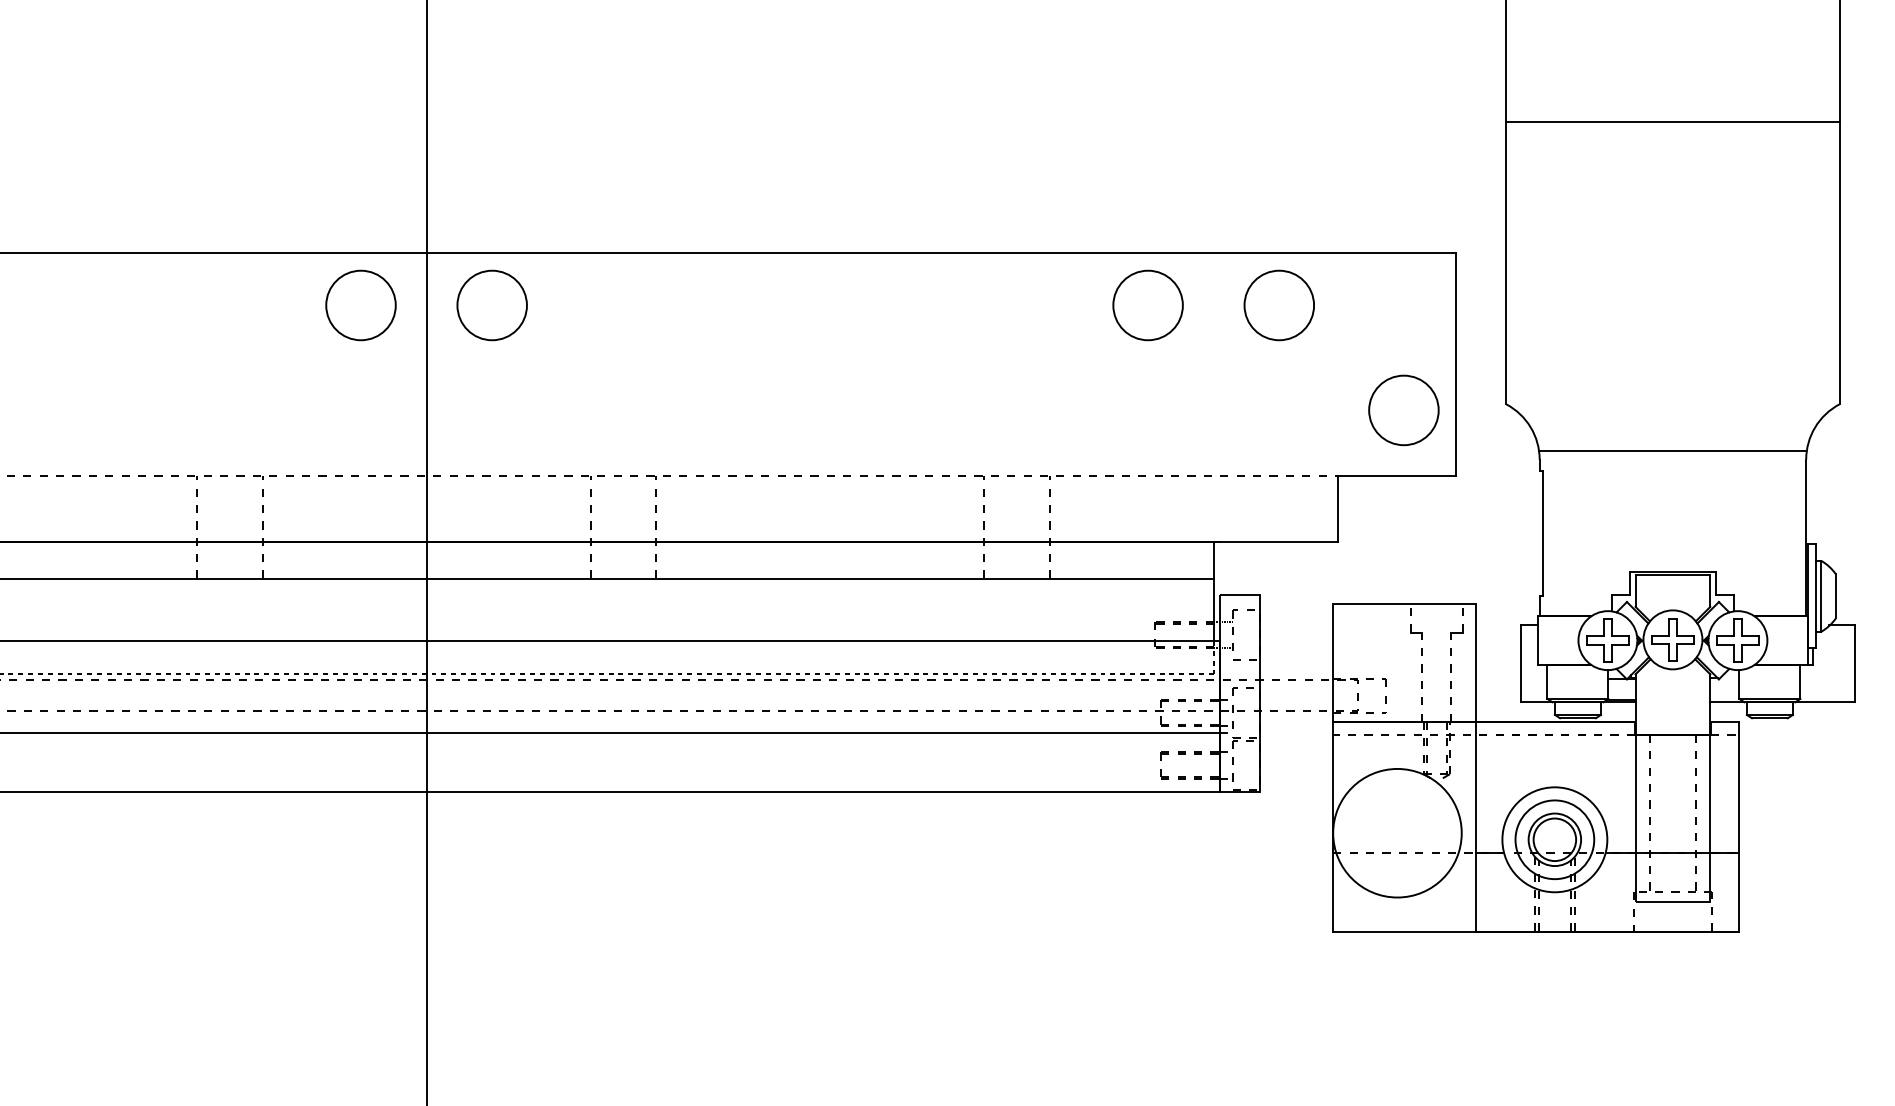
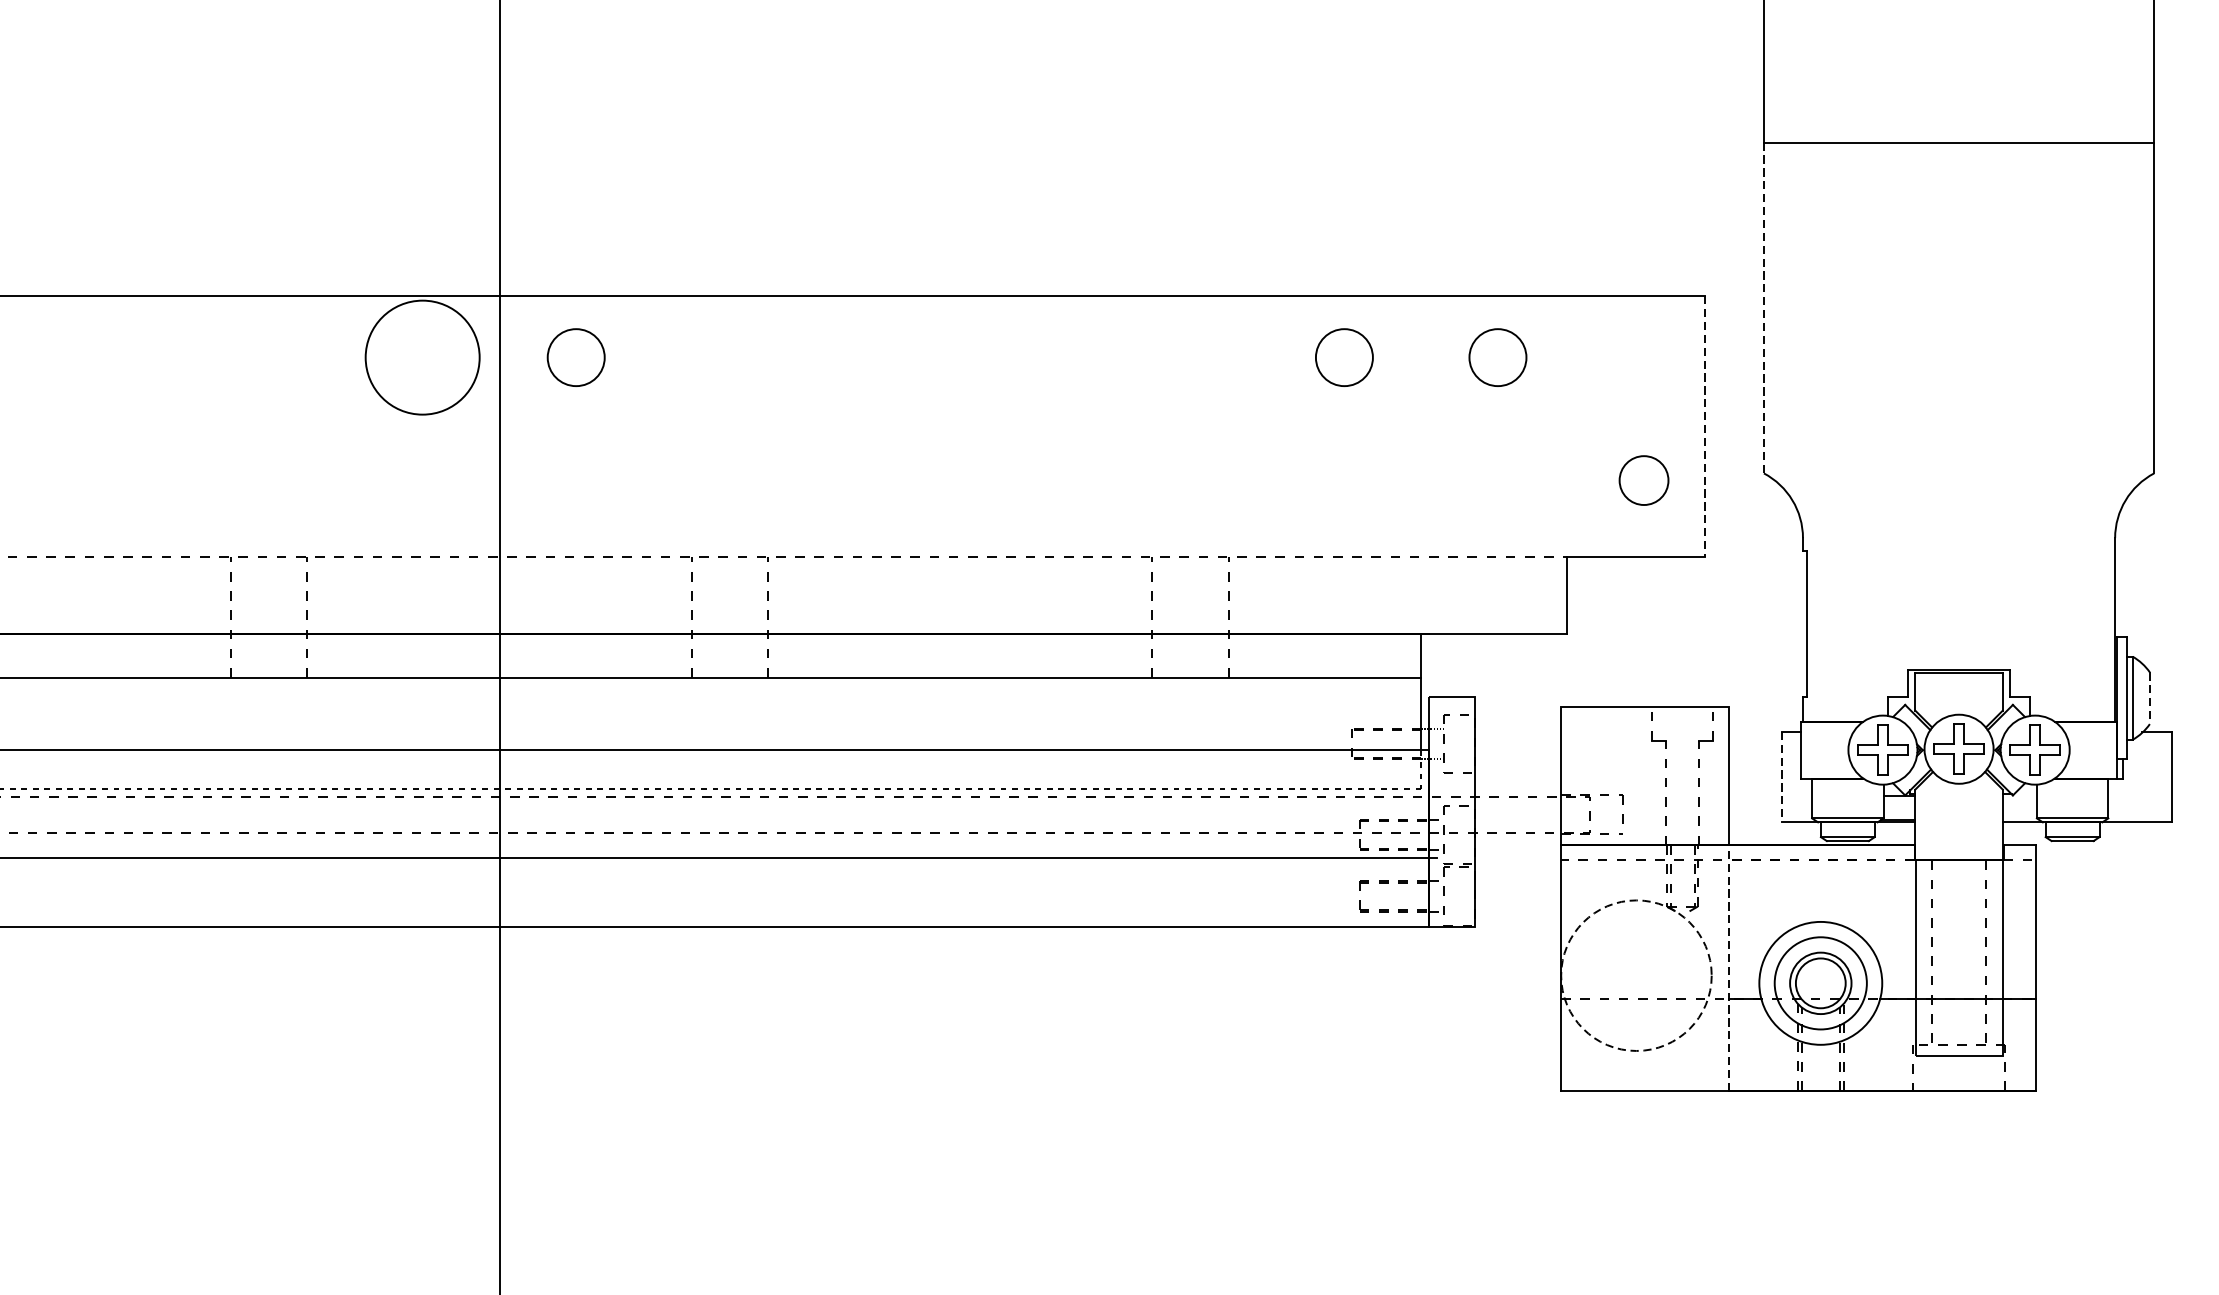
line: (1506, 263) -> (1764, 308), solid -> dashed
circle: (360, 305) -> (422, 357), size x1.4
circle: (491, 305) -> (575, 357), size x0.7
circle: (1147, 305) -> (1343, 357), size x0.7
circle: (1278, 305) -> (1497, 357), size x0.7
line: (1456, 364) -> (1705, 426), solid -> dashed
circle: (1403, 410) -> (1643, 480), size x0.6
line: (1672, 451) -> (1958, 528), removed
line: (1835, 596) -> (2149, 698), solid -> dashed
line: (1521, 663) -> (1781, 776), solid -> dashed
line: (1476, 826) -> (1729, 967), solid -> dashed
circle: (1397, 832) -> (1636, 974), solid -> dashed

